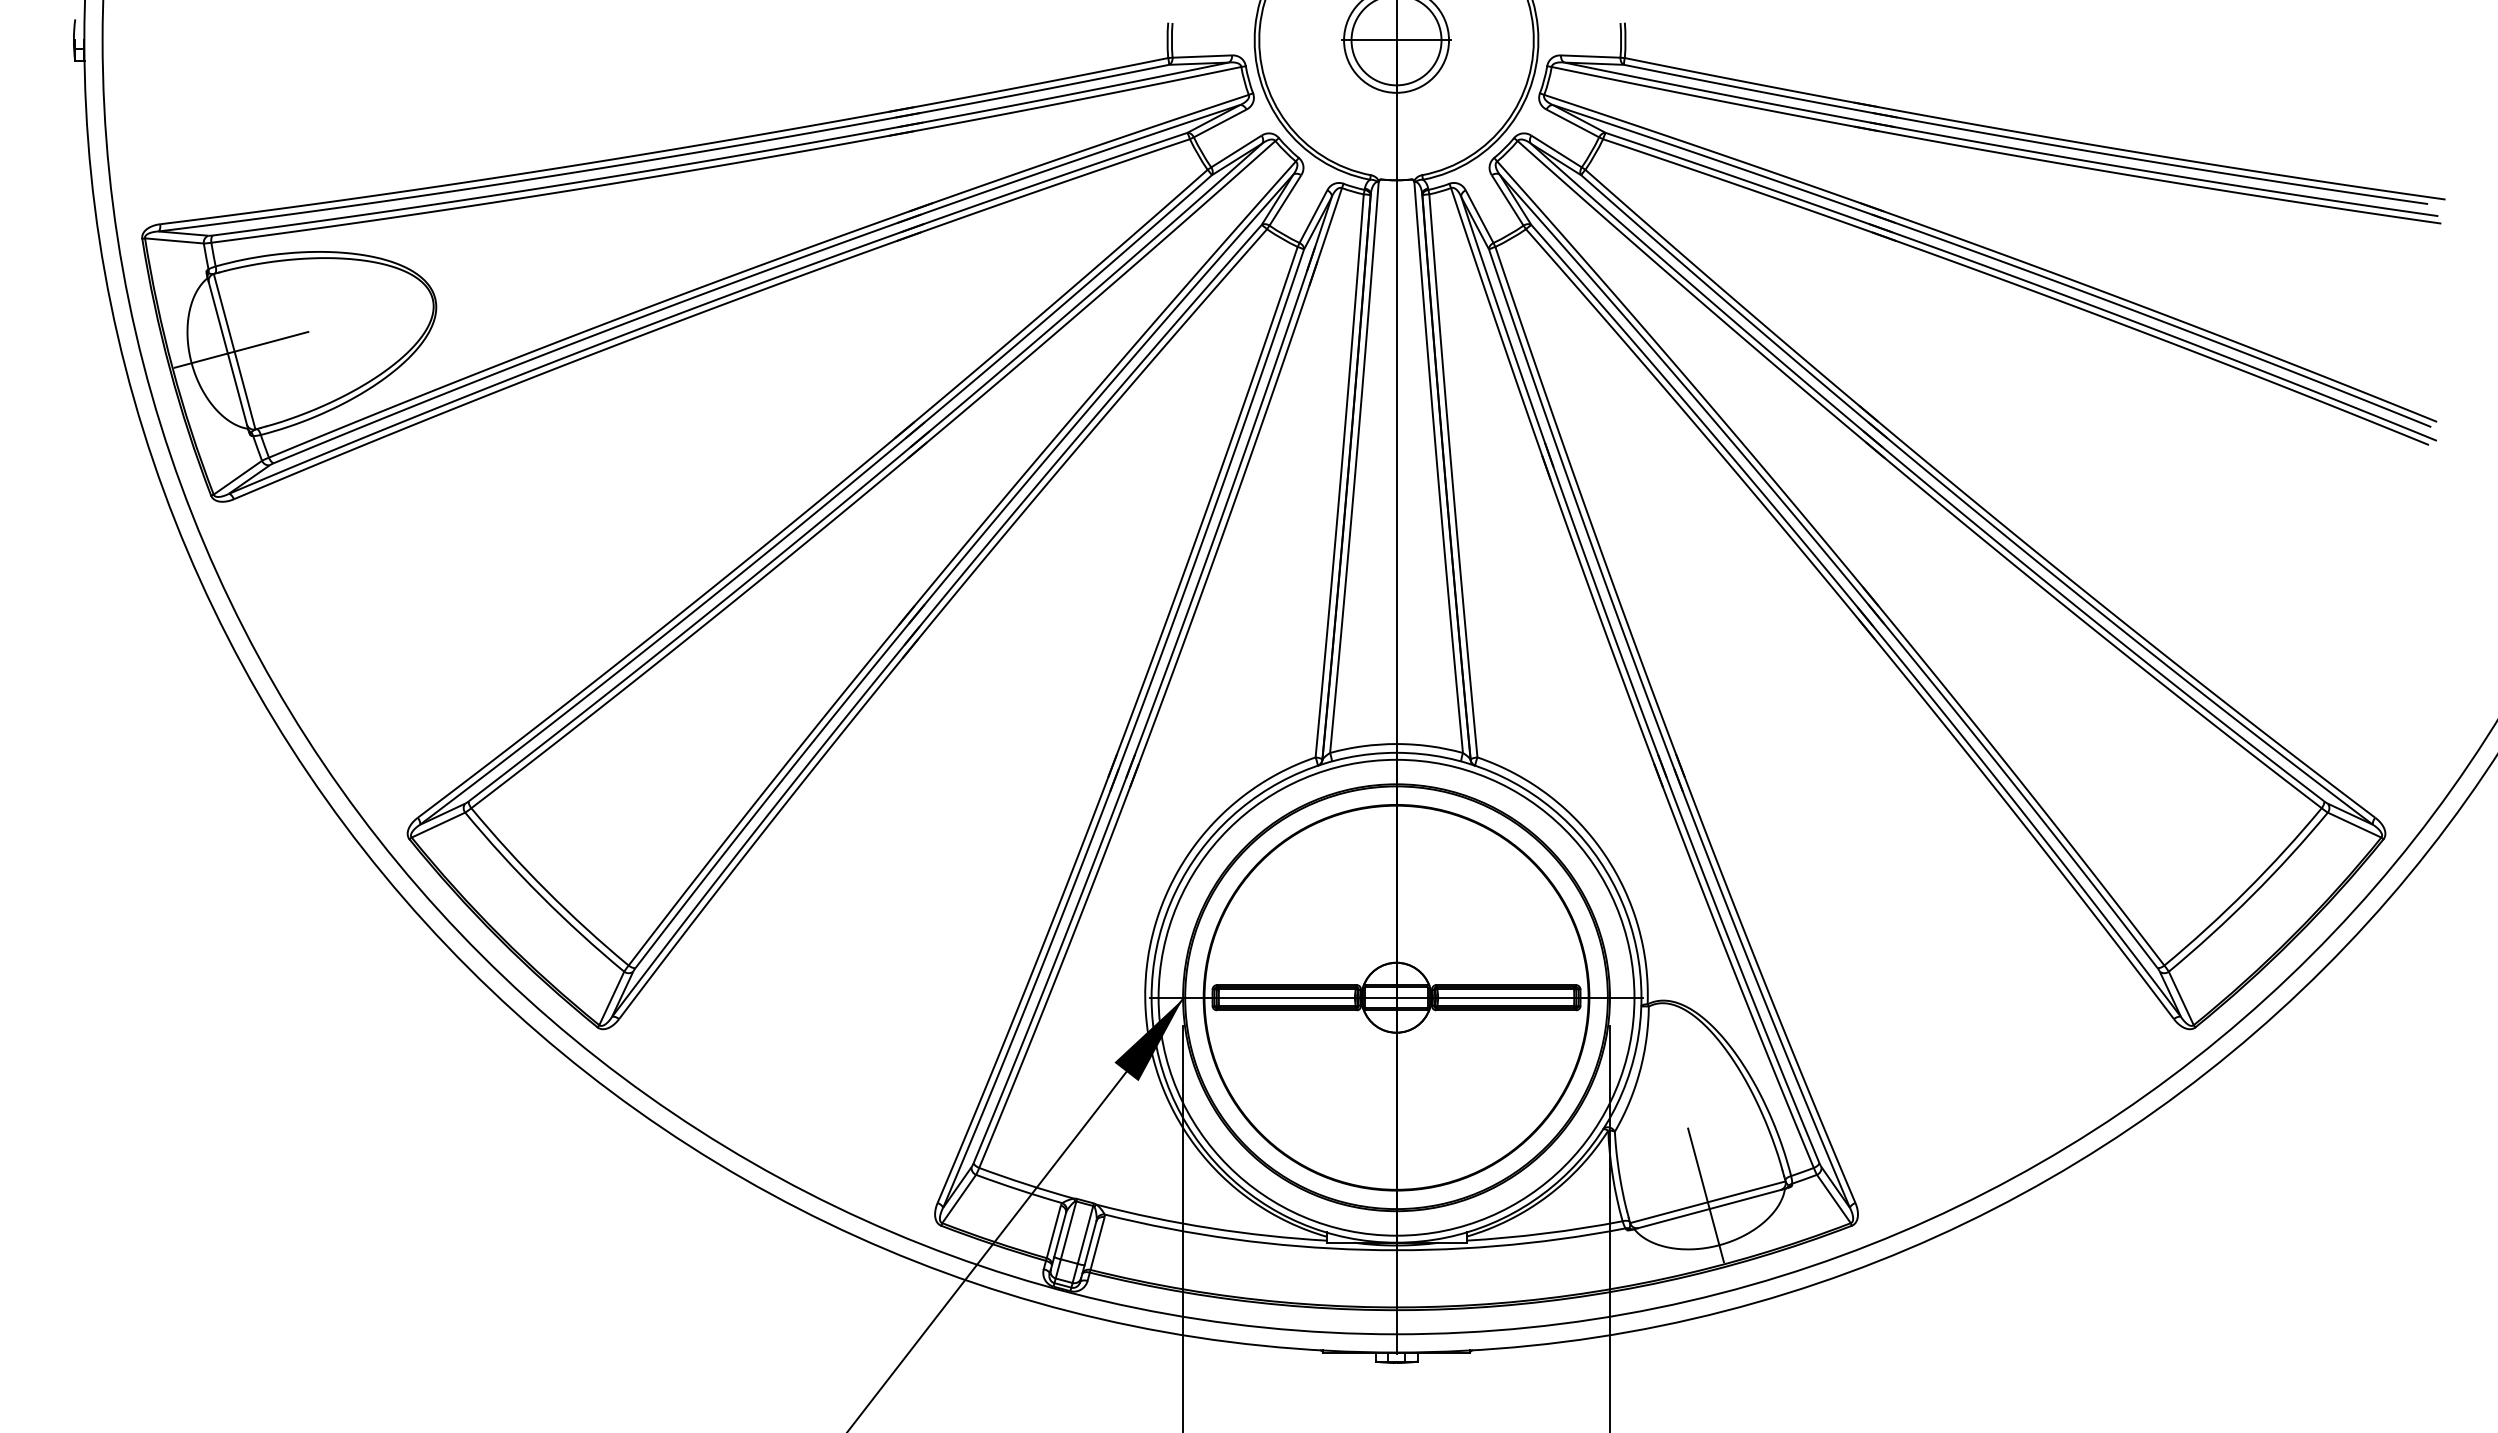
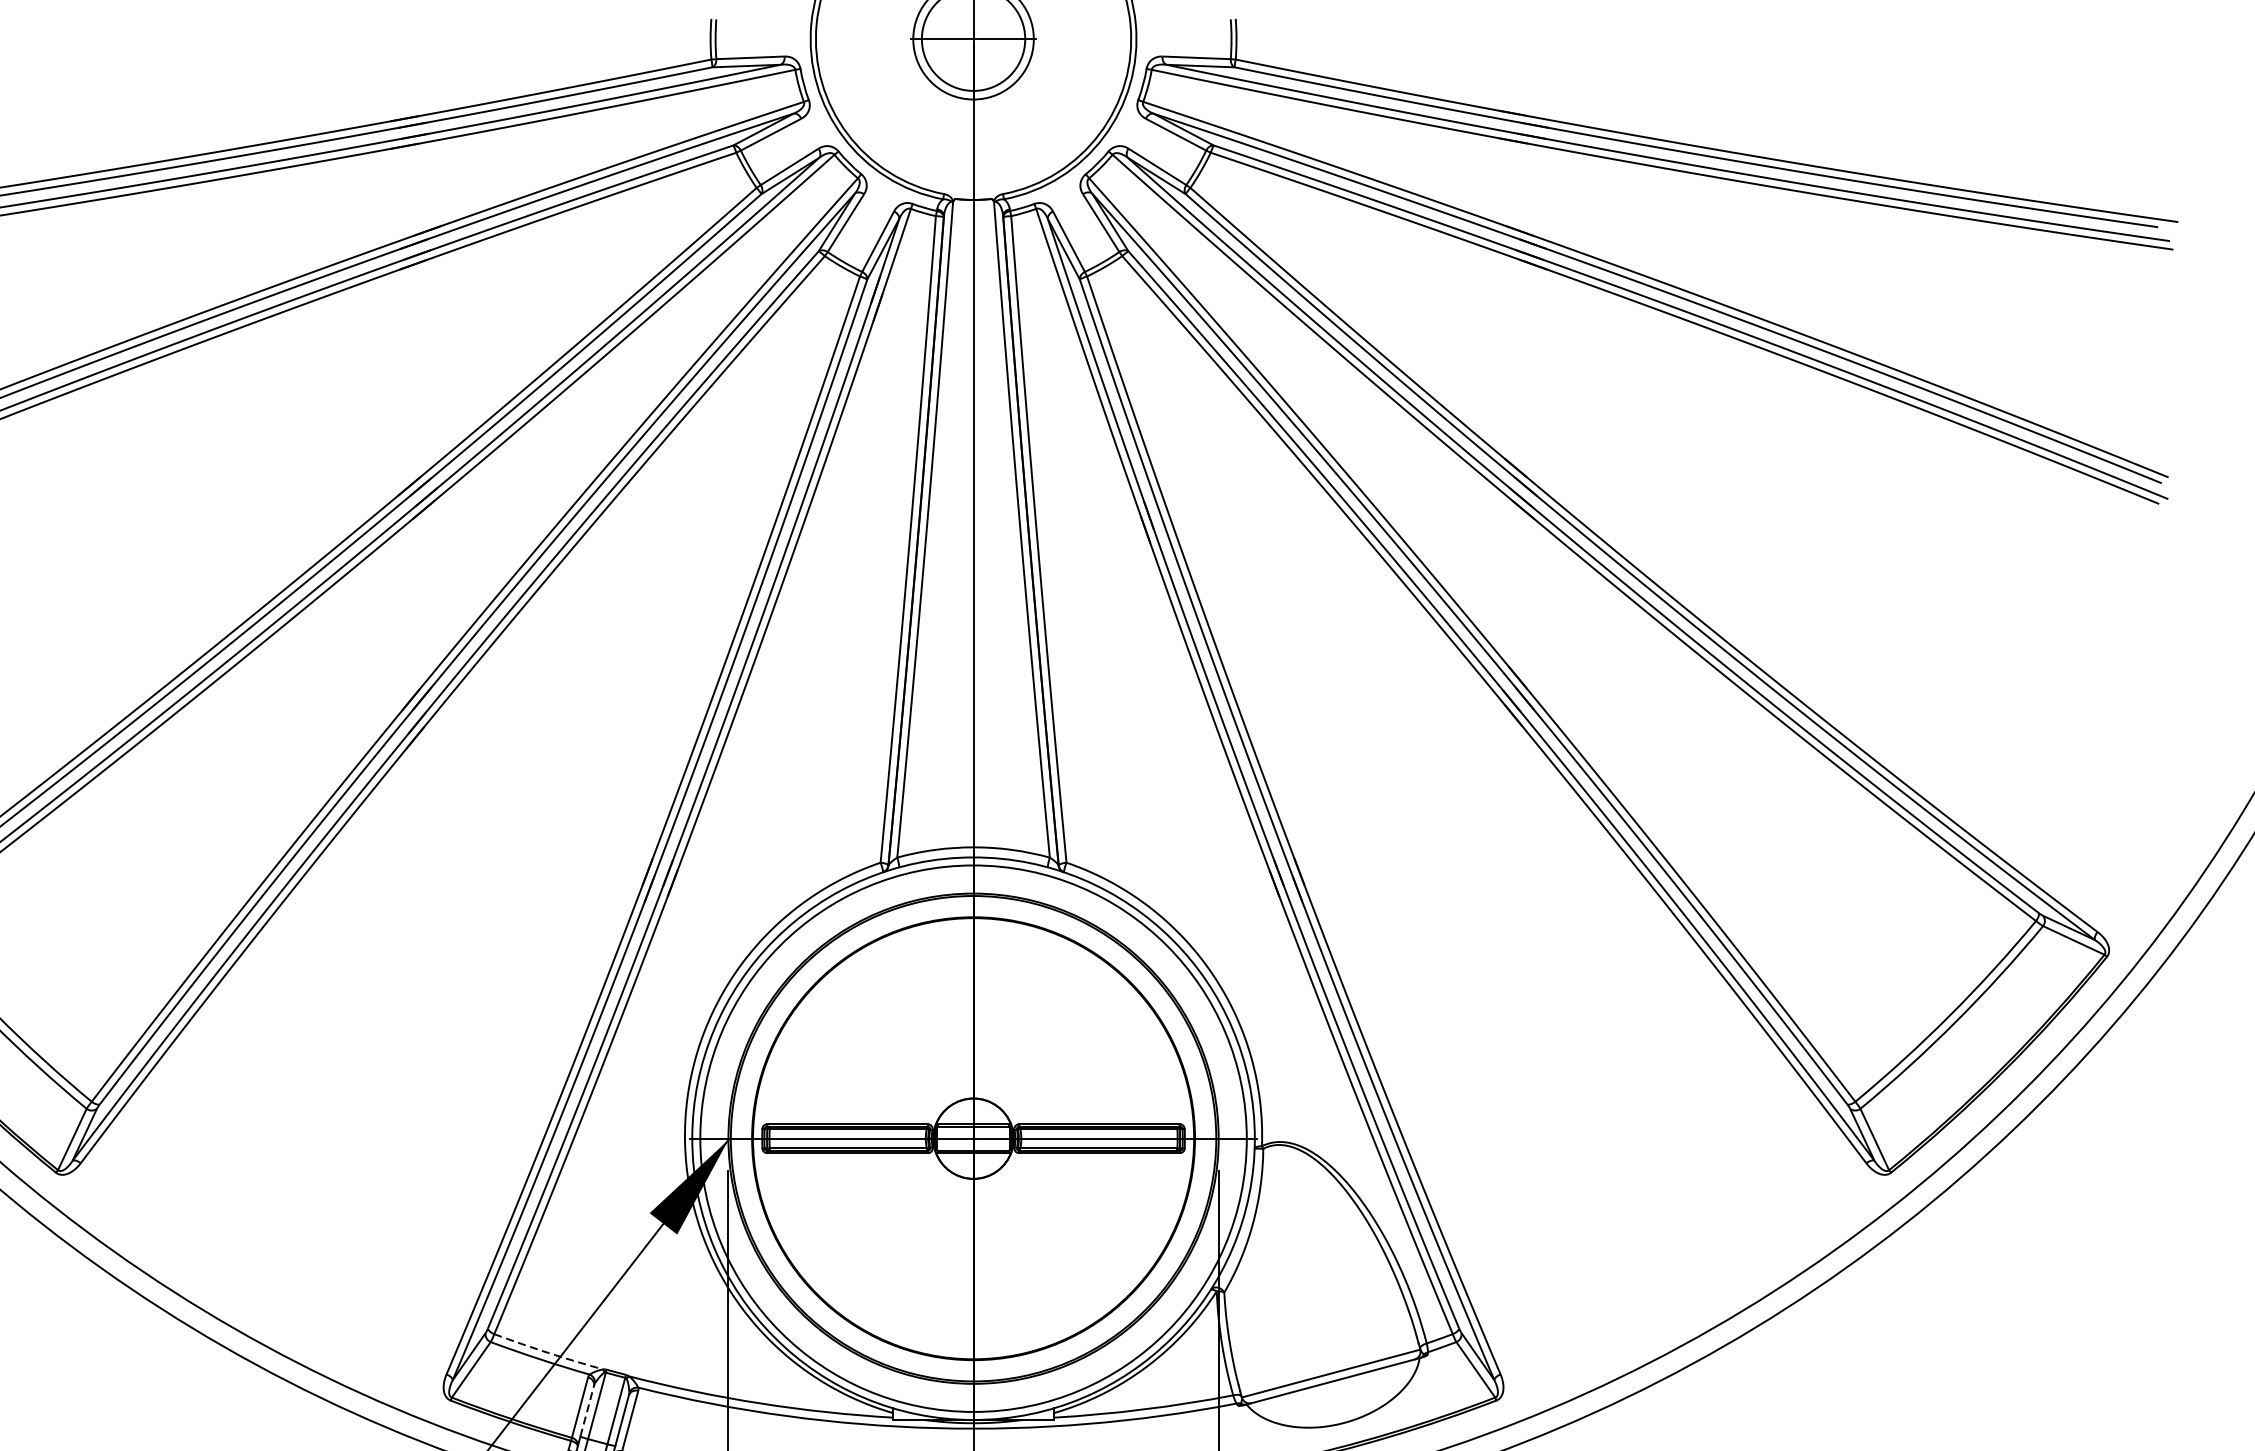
arc: (1026, 1184) -> (548, 1353), solid -> dashed
line: (1705, 1195) -> (1328, 1365), removed
line: (1060, 1235) -> (587, 1411), solid -> dashed

